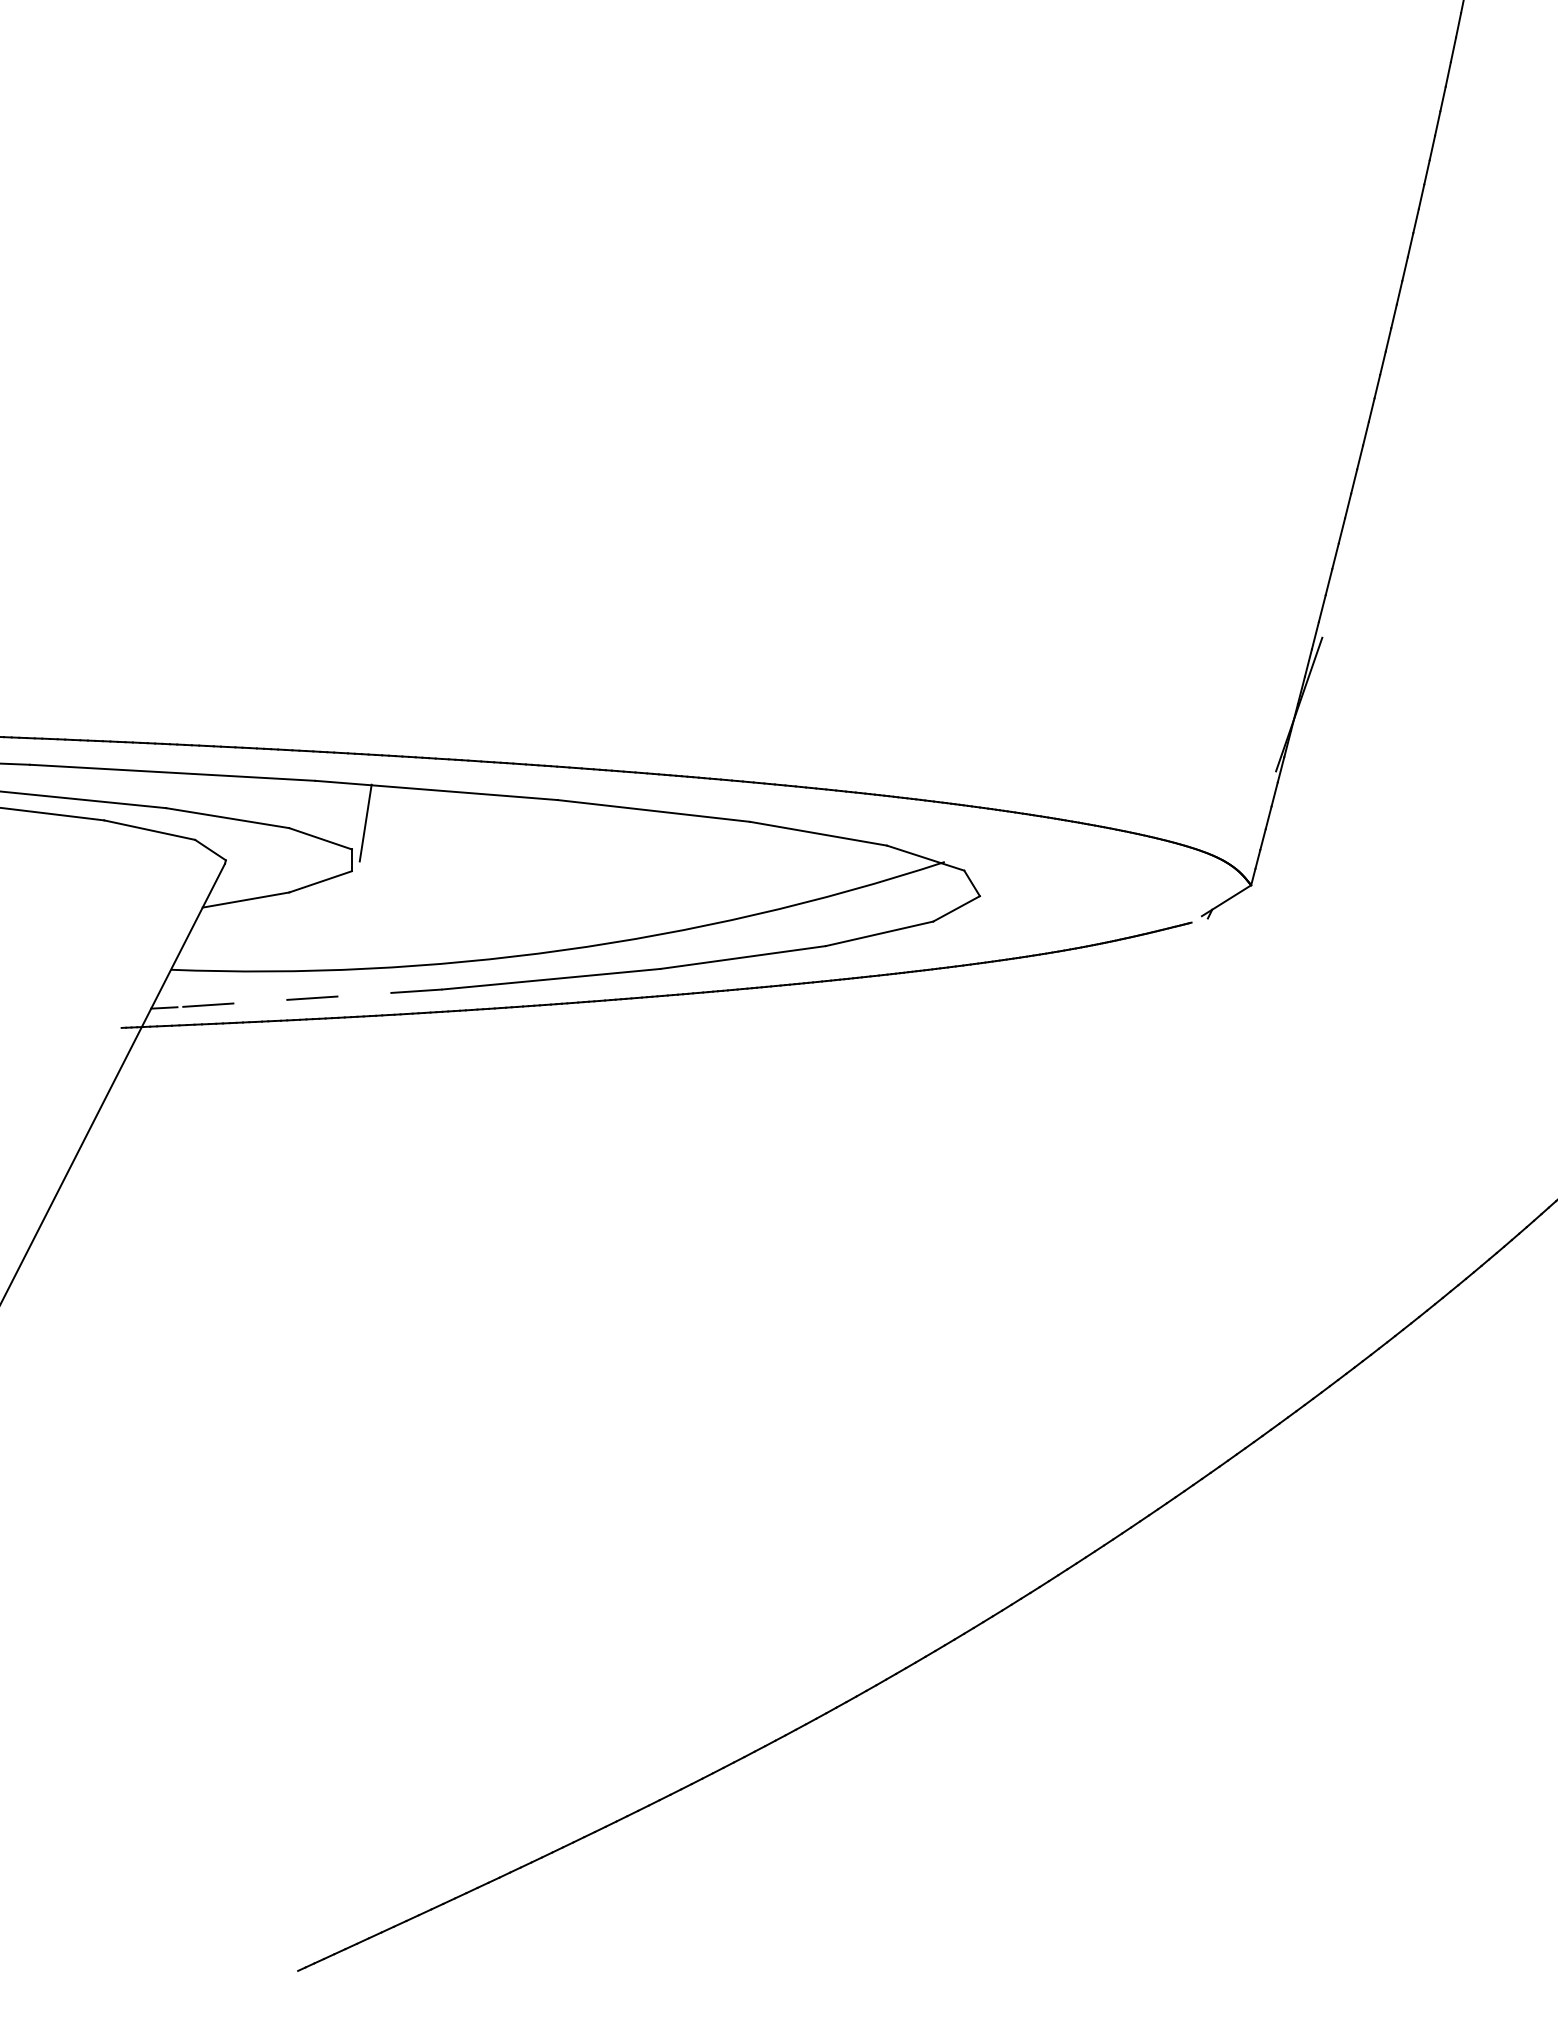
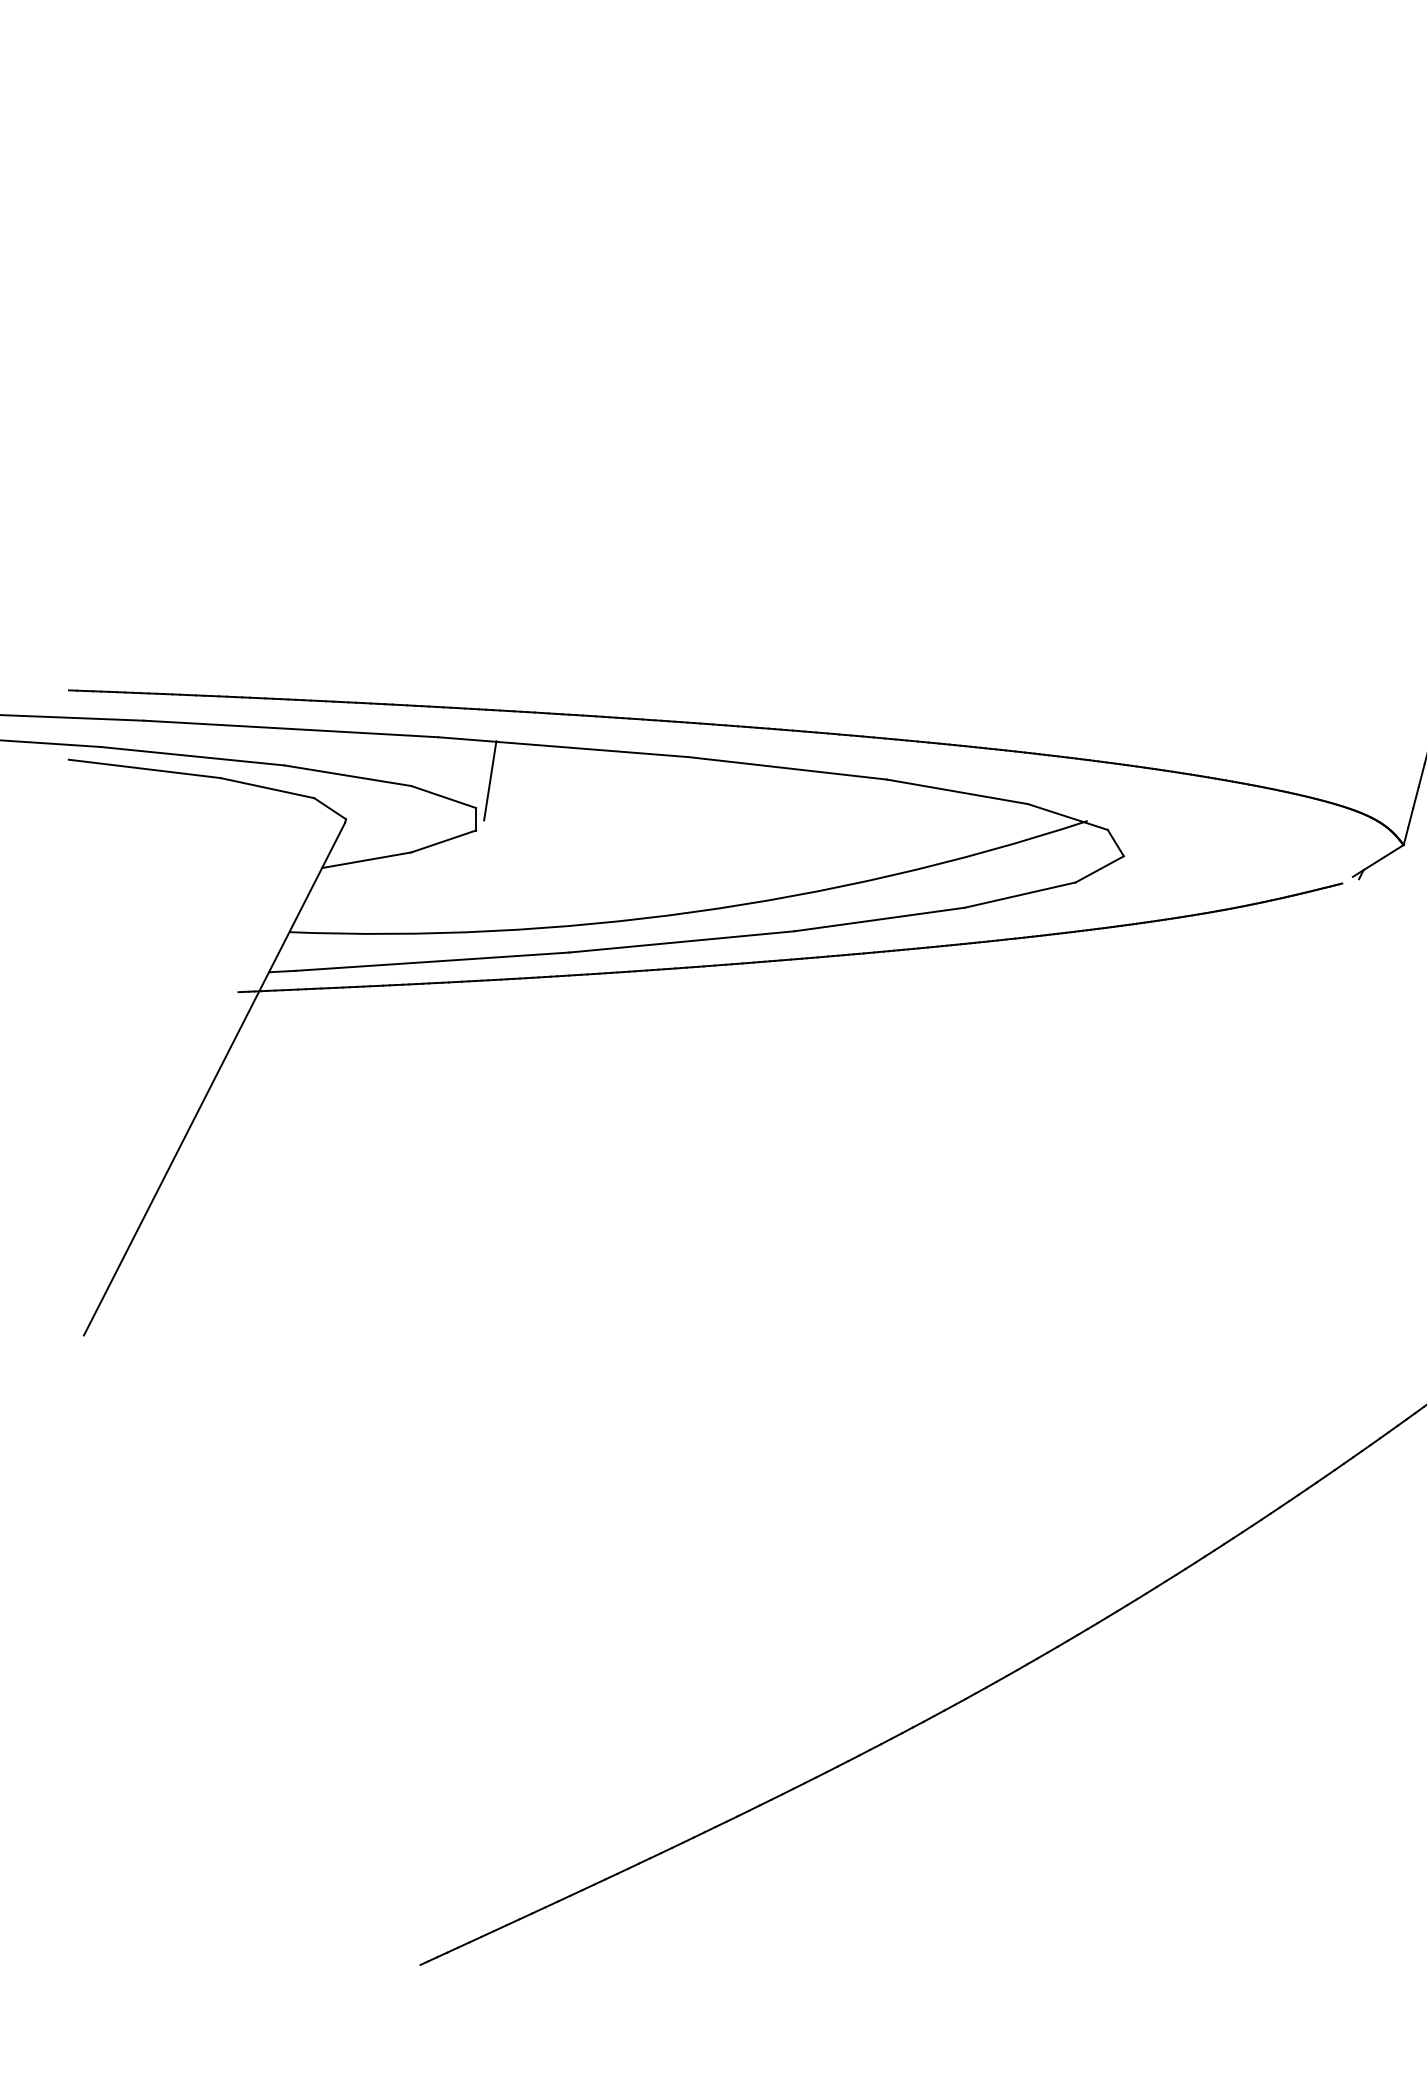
line: (309, 998) -> (432, 961), dashed -> solid

